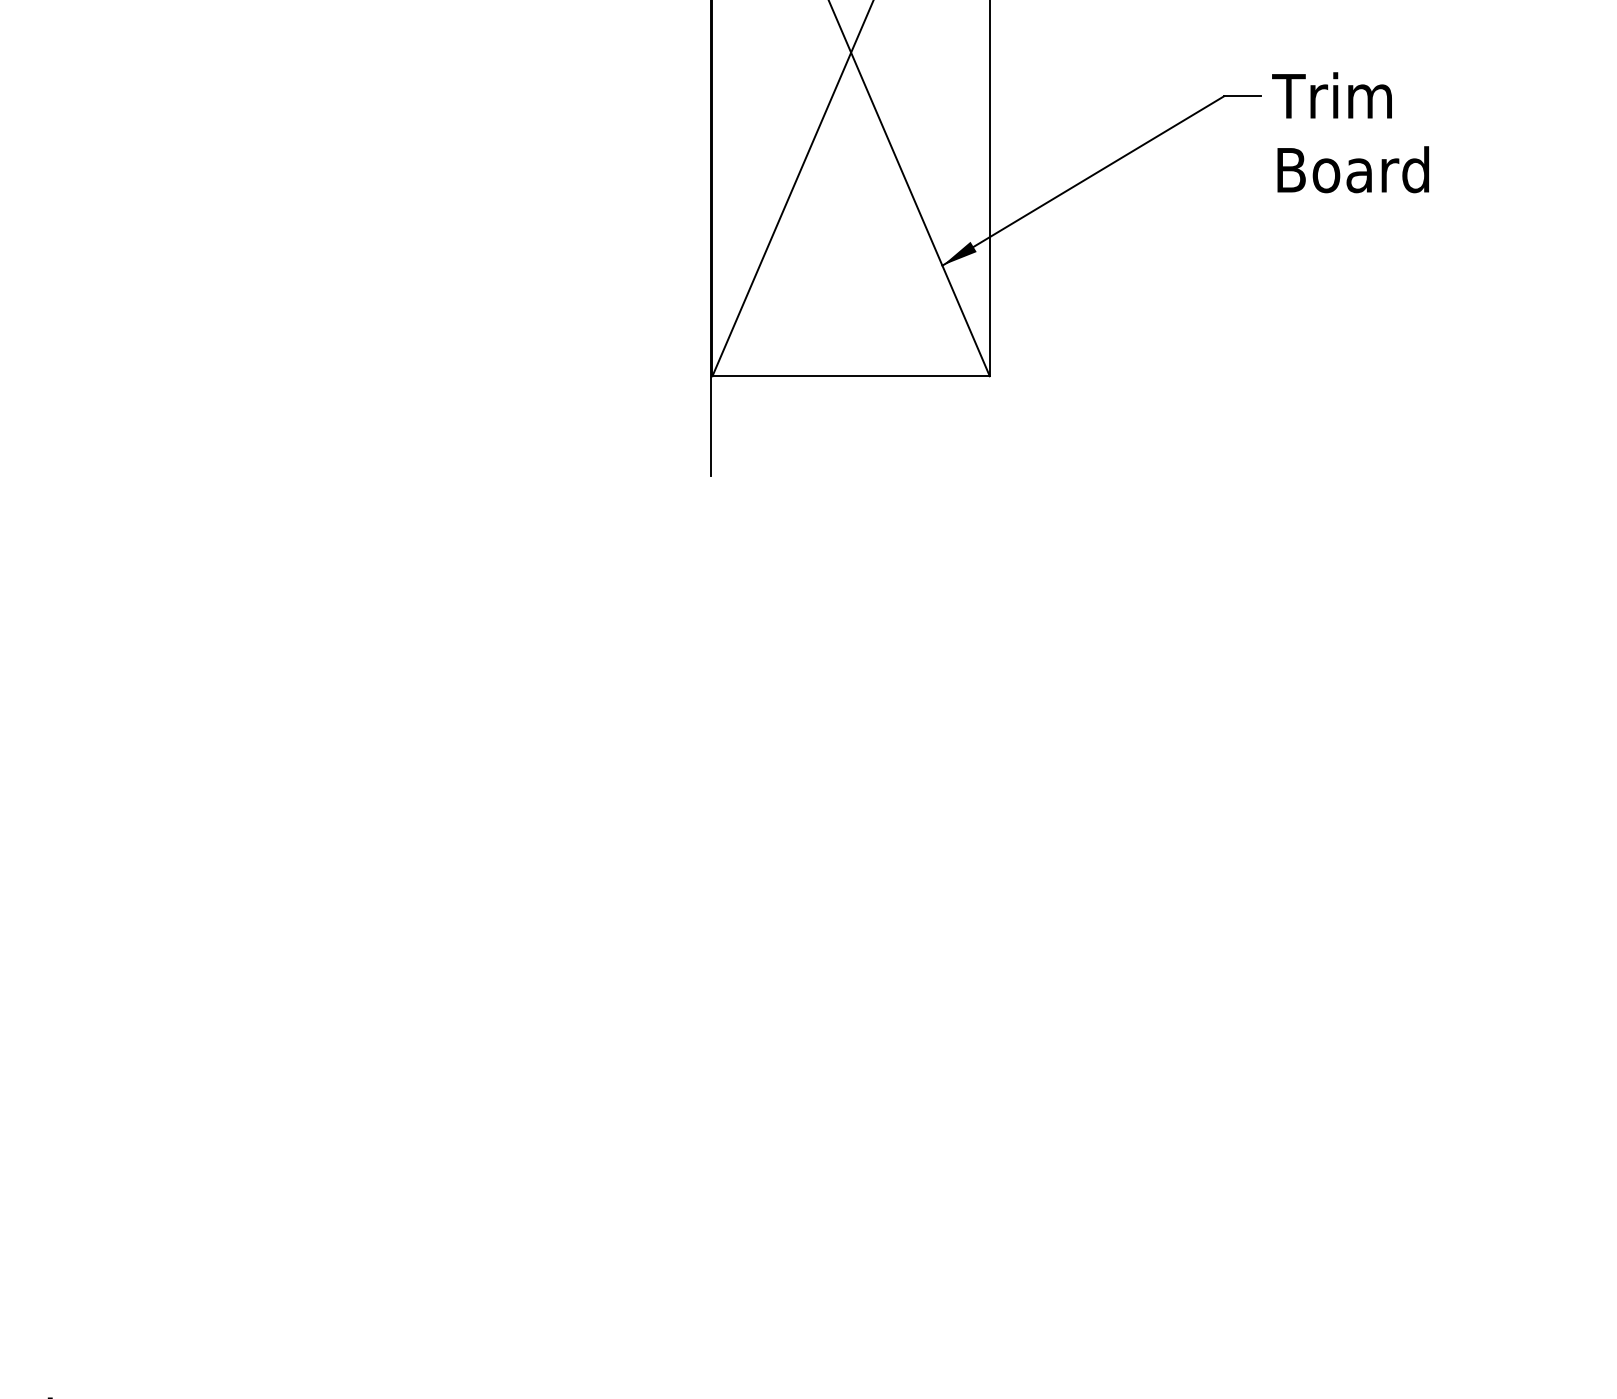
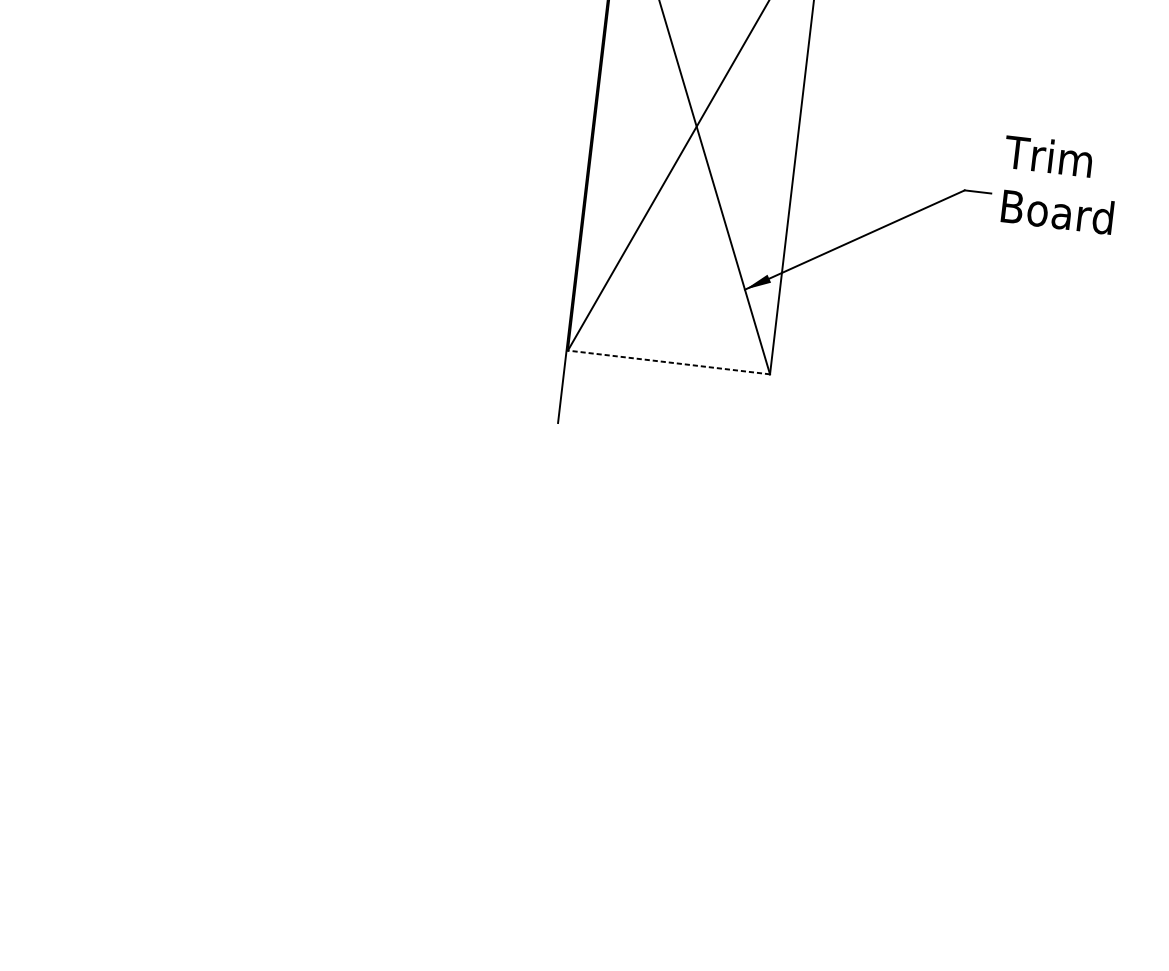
text: (1350, 132) -> (1058, 184), moved
line: (851, 376) -> (669, 362), solid -> dashed

